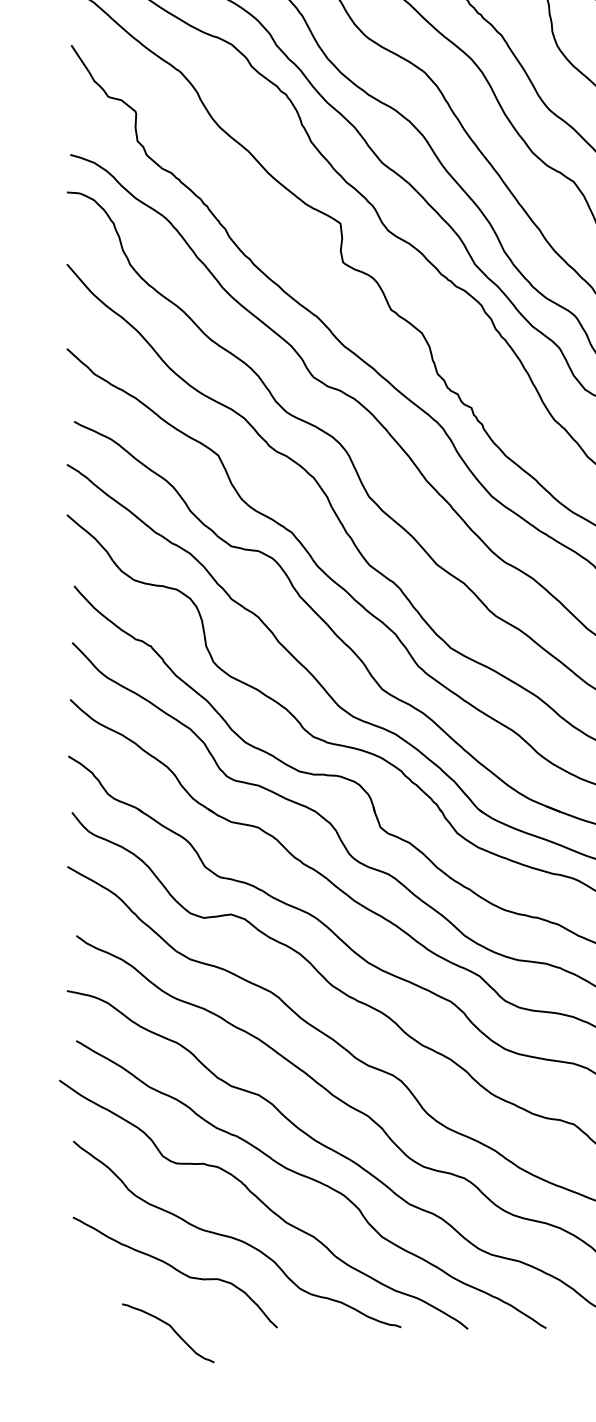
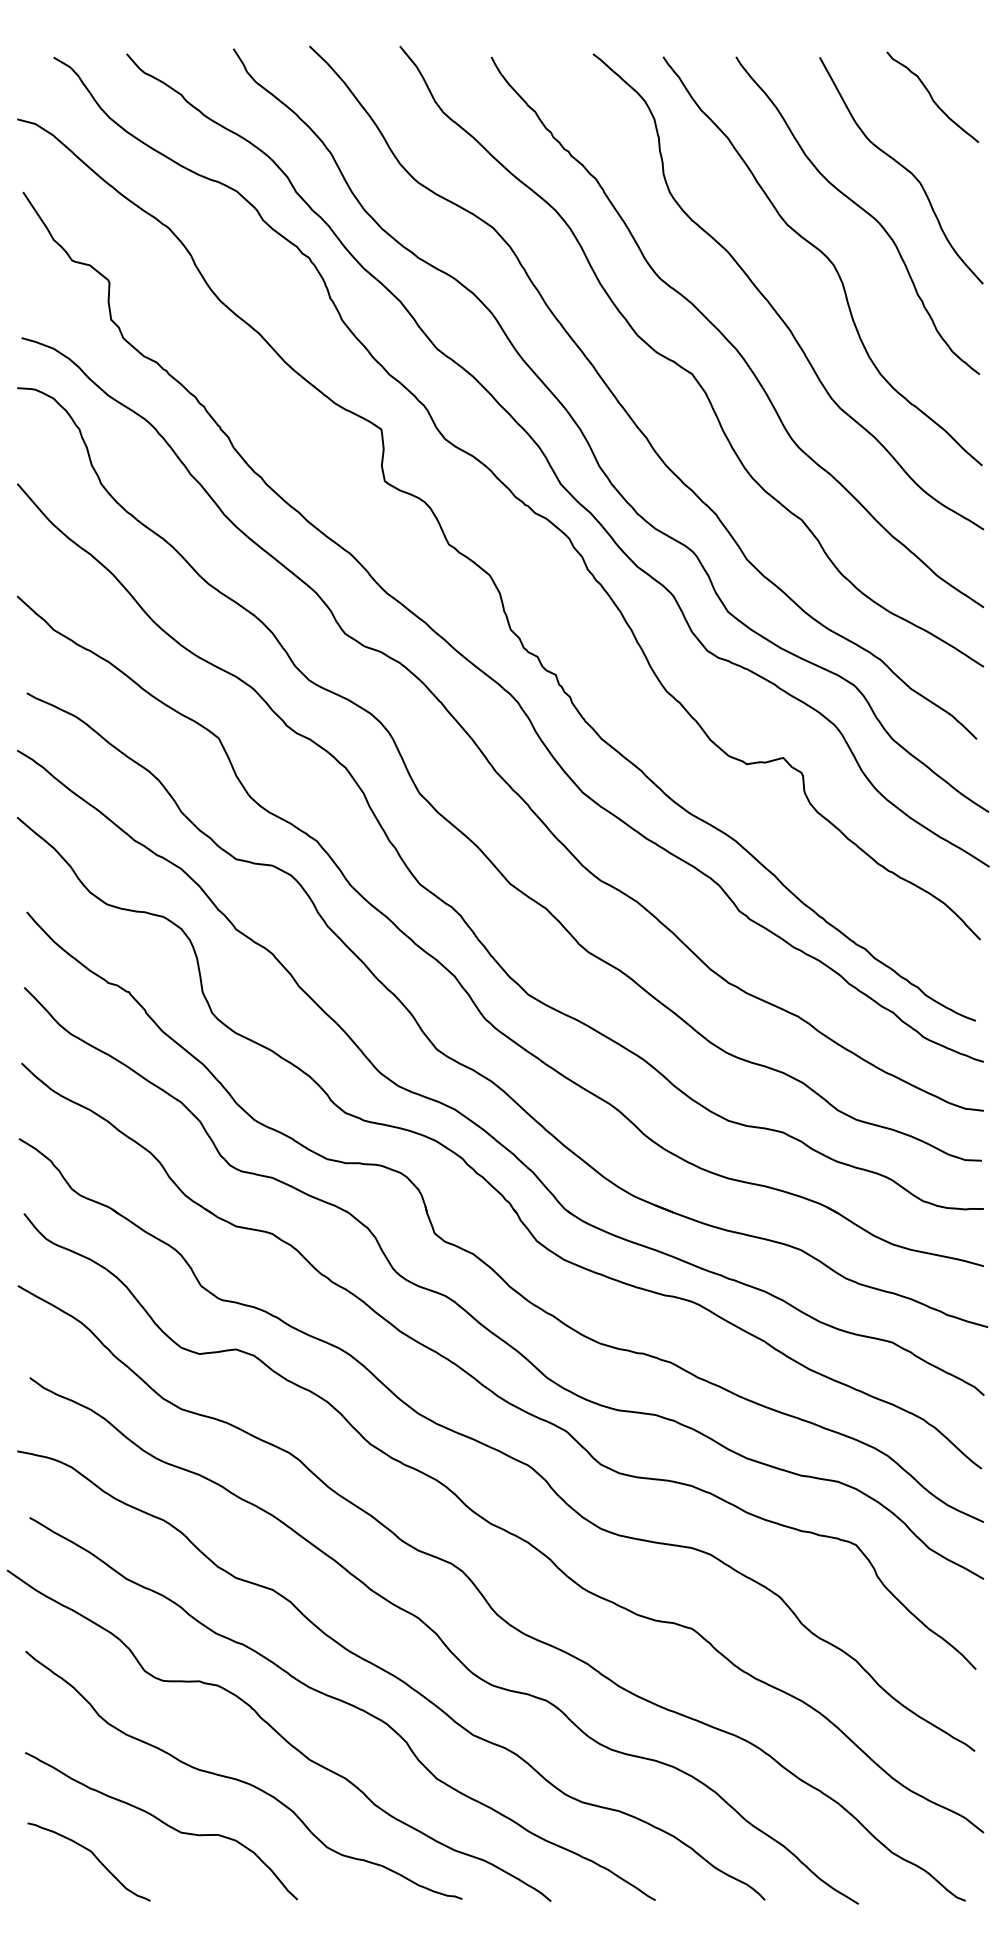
curve: (171, 1328) -> (93, 1855), moved

